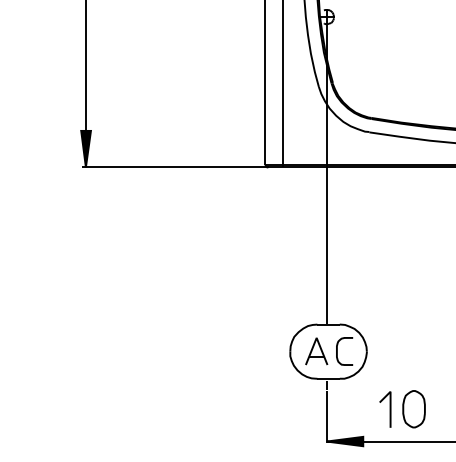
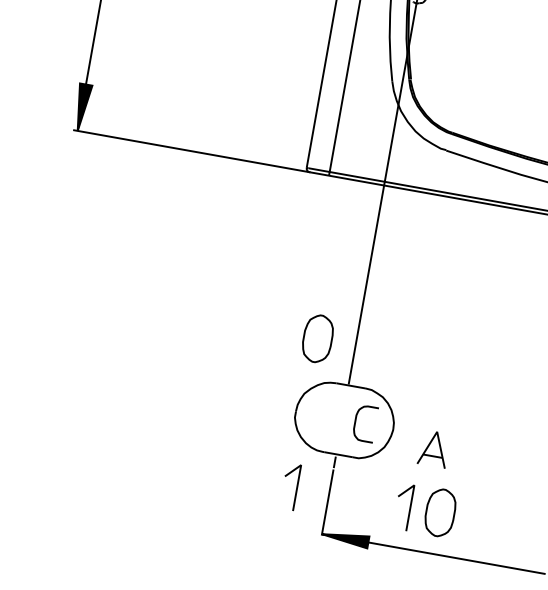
part: (296, 293) -> (317, 339), added
part: (316, 351) -> (433, 449), moved
line: (300, 409) -> (295, 487), added

